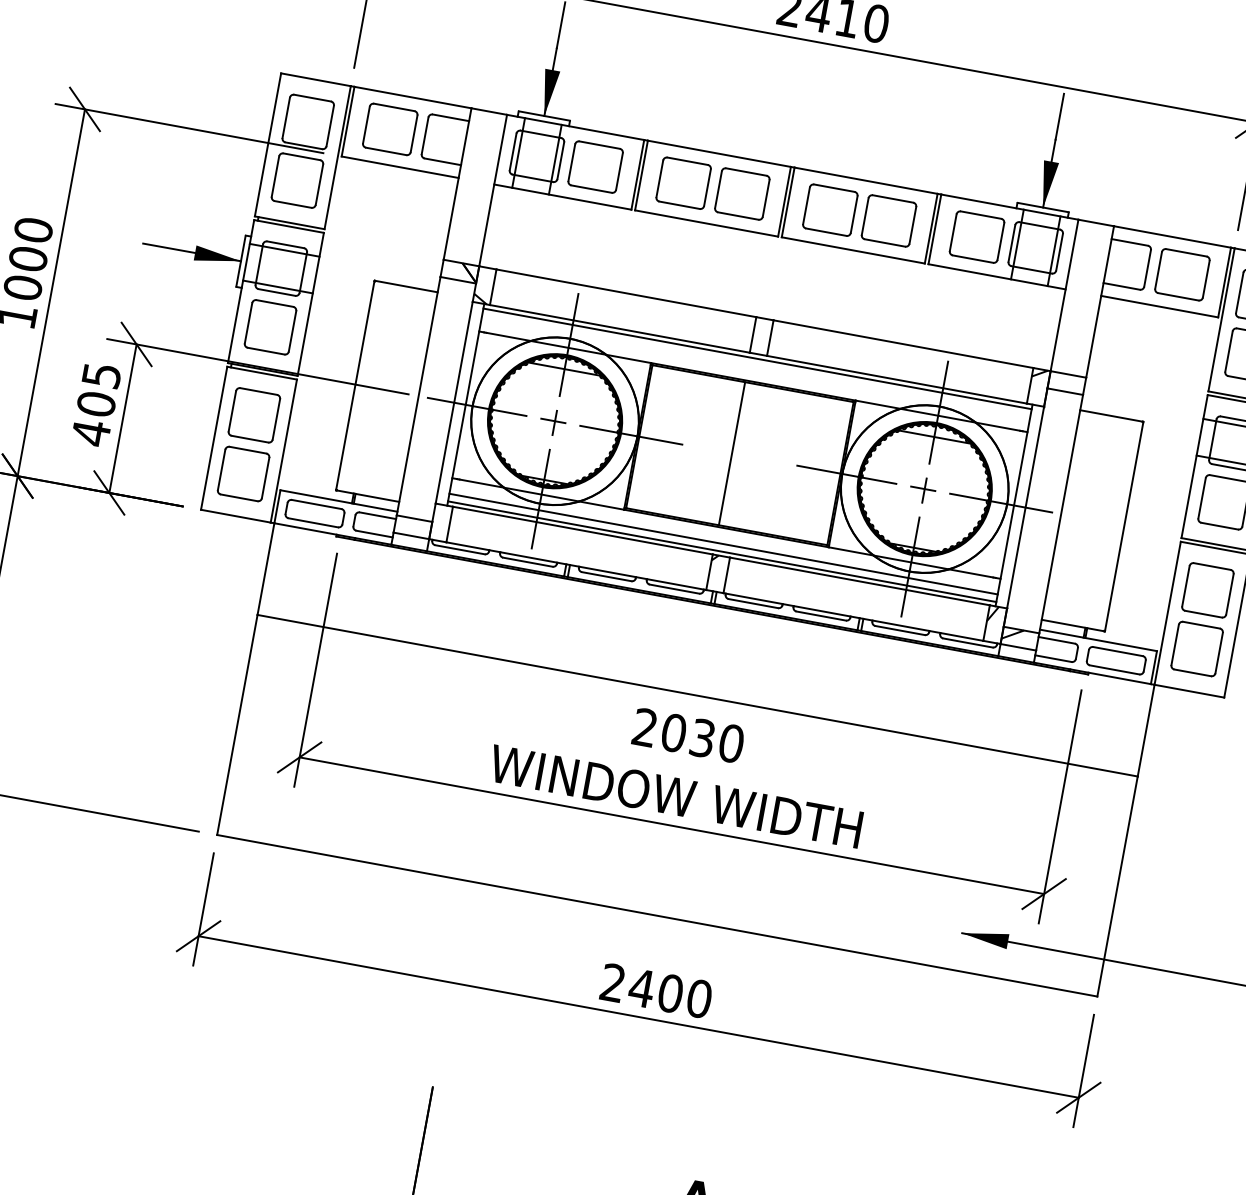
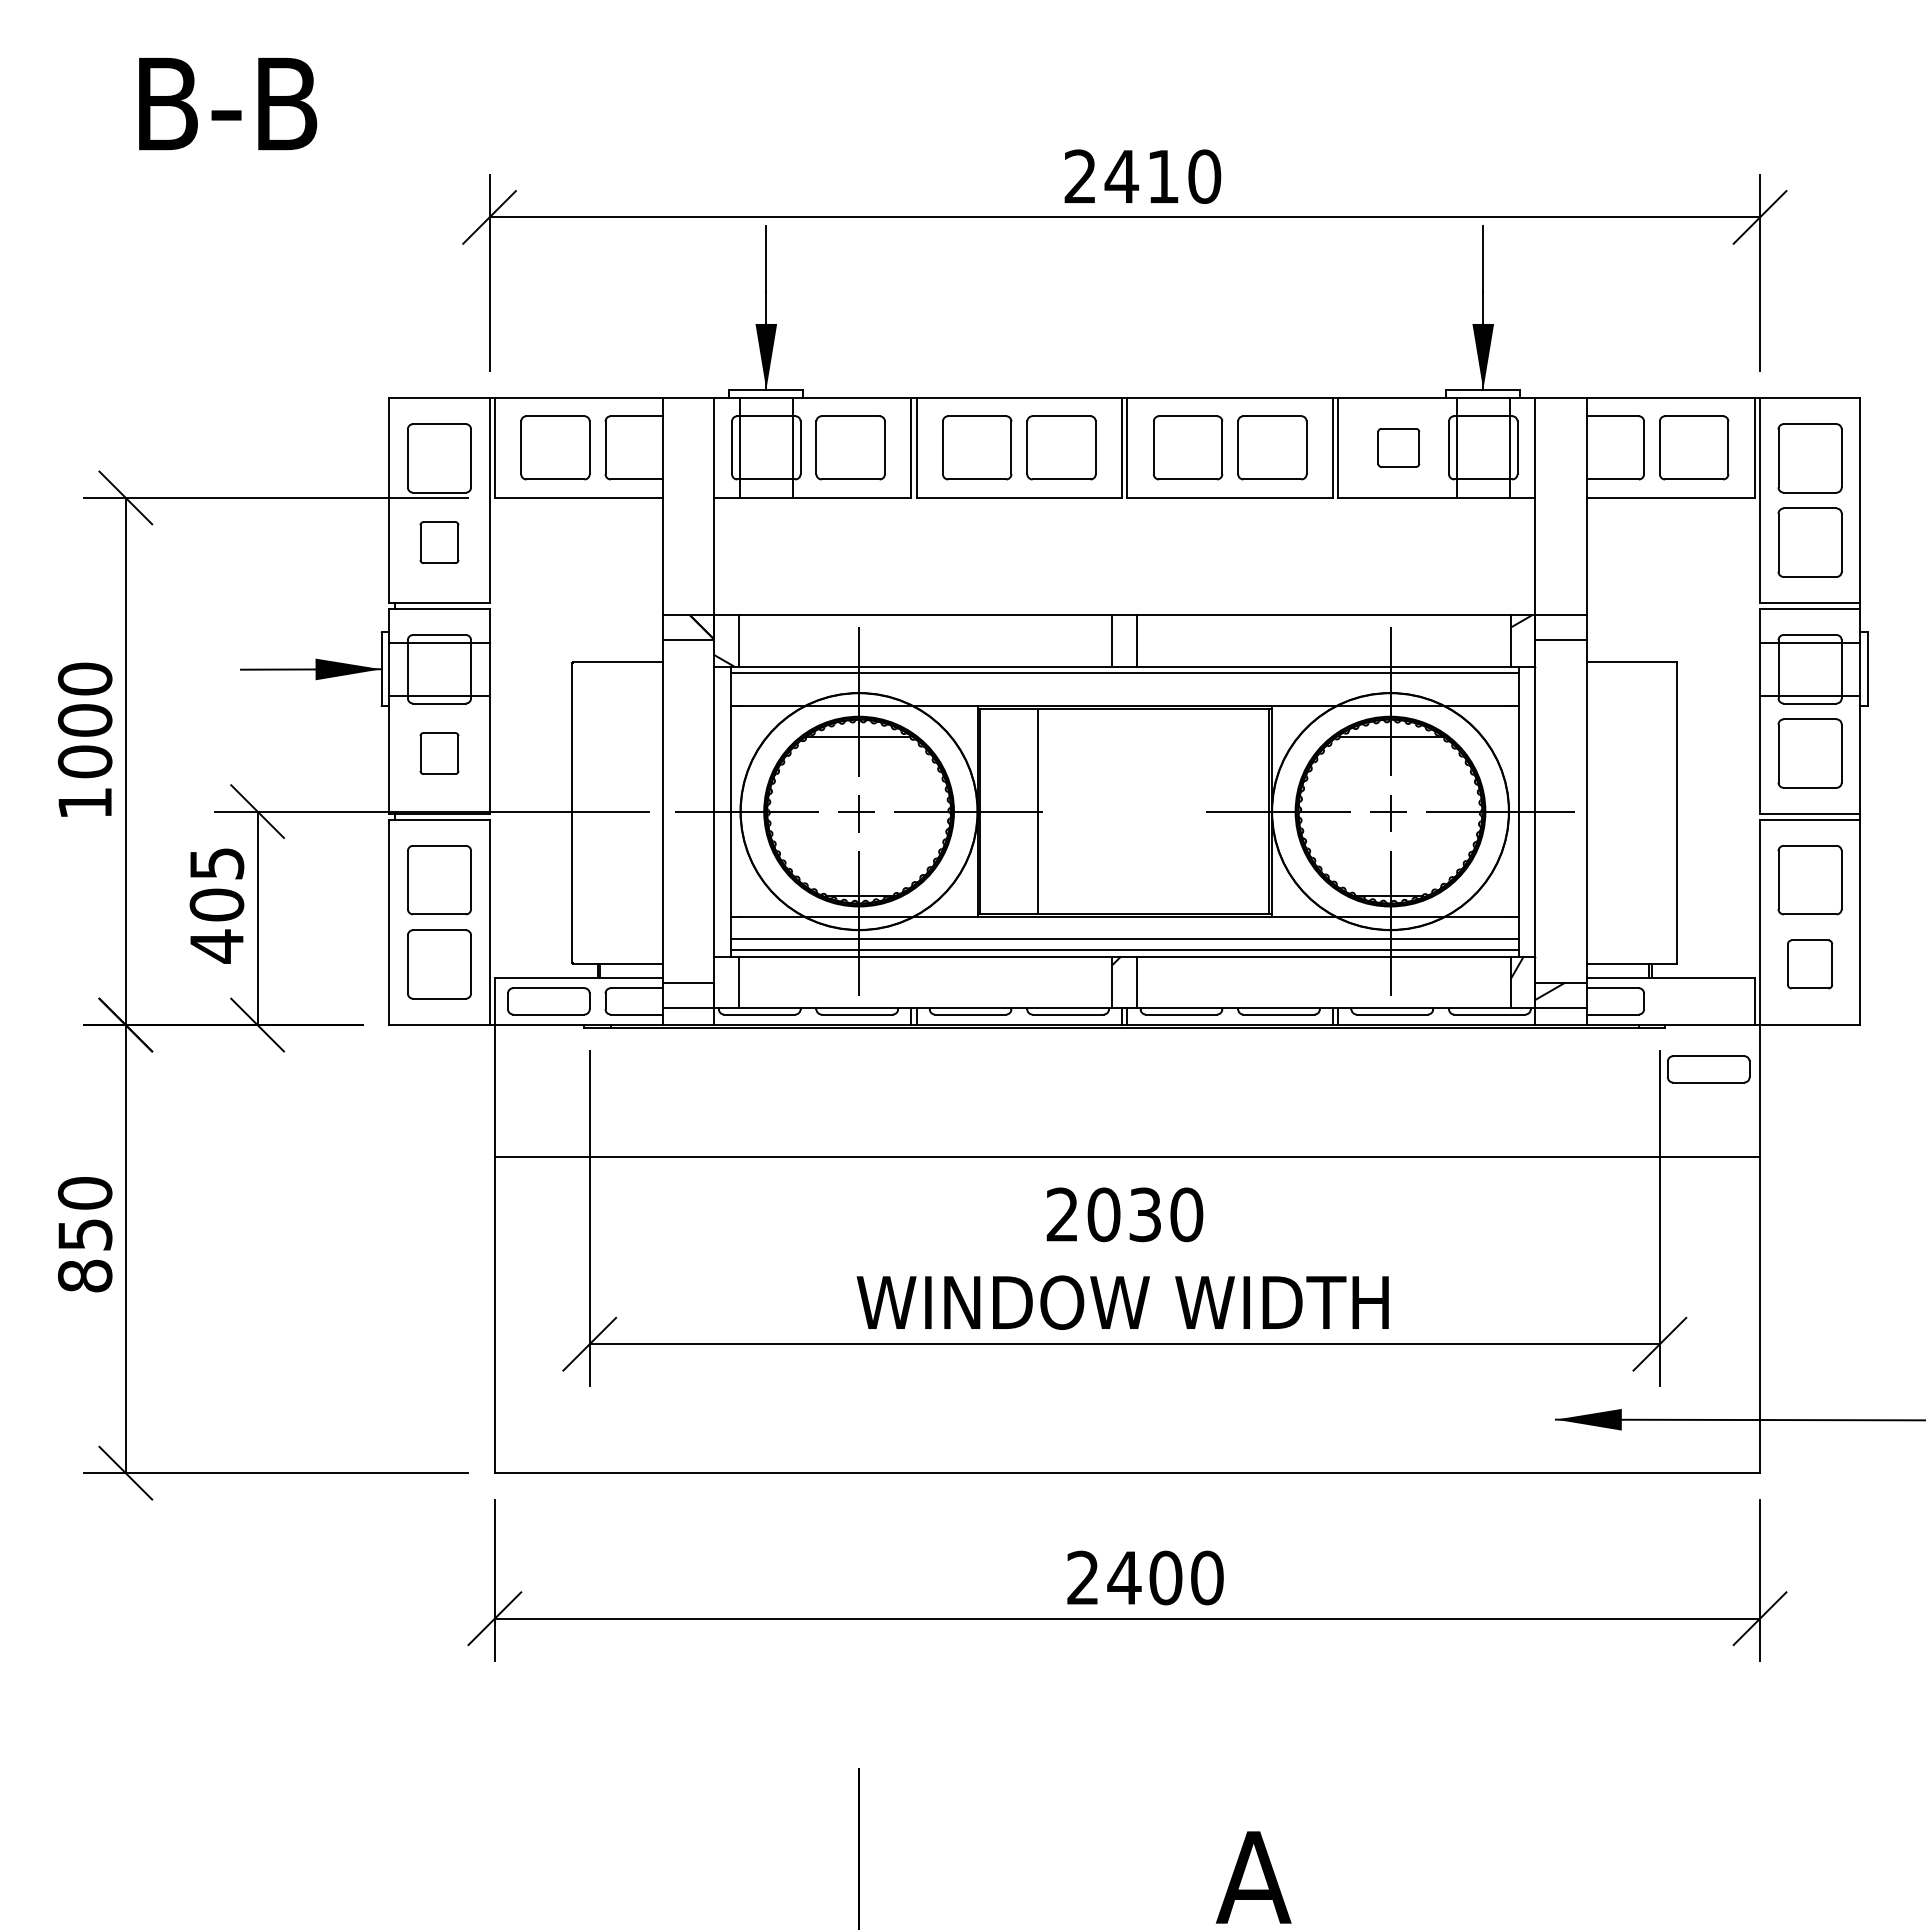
part: (297, 180) -> (439, 542), size x0.6
part: (976, 236) -> (1398, 447), size x0.6
part: (270, 327) -> (439, 753), size x0.6
line: (732, 453) -> (1038, 811), moved
part: (1196, 648) -> (1809, 964), size x0.7
part: (1116, 660) -> (1708, 1069), moved

